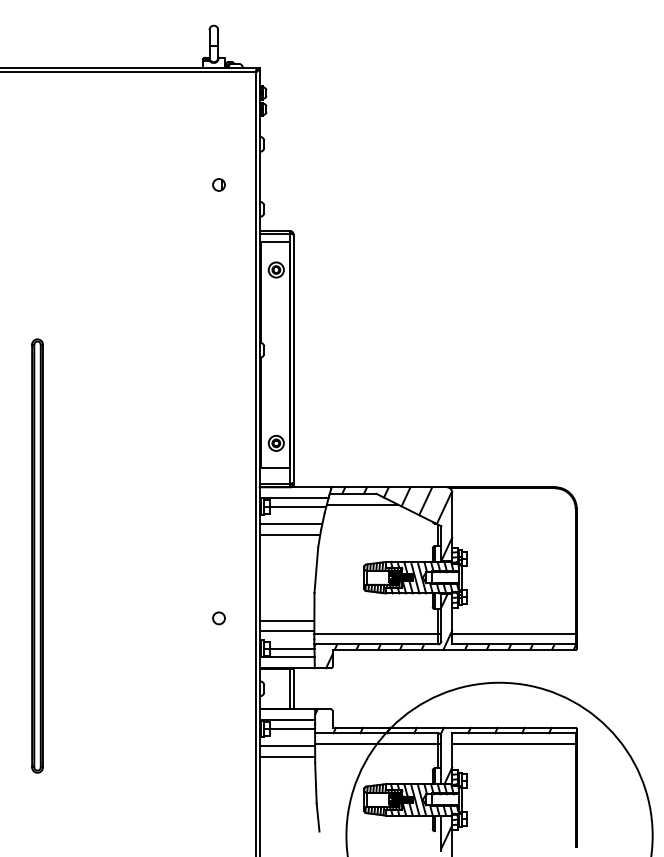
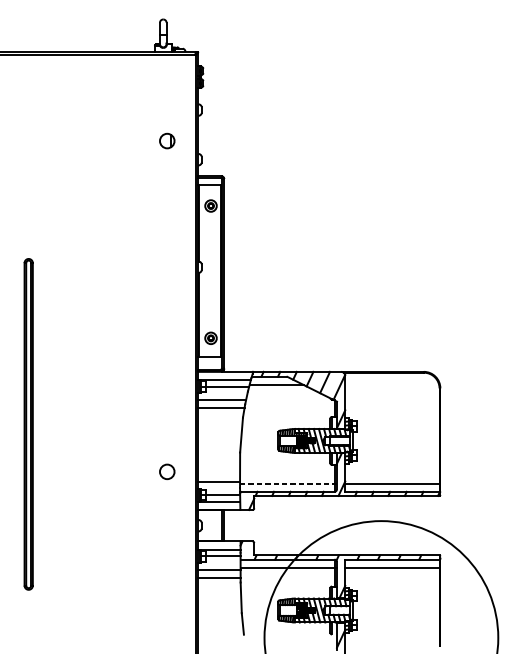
part: (218, 184) -> (166, 140), size x1.6
circle: (218, 618) -> (166, 472), size x1.6
line: (286, 620) -> (218, 473), removed
line: (377, 633) -> (288, 483), solid -> dashed

